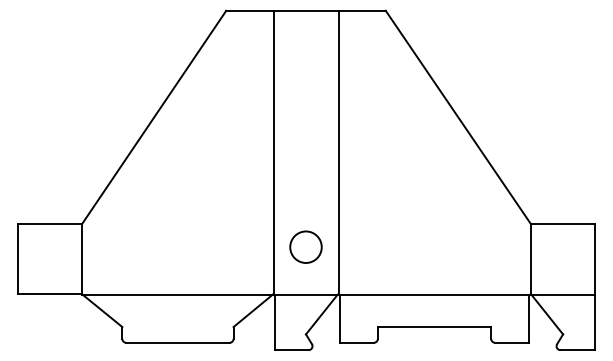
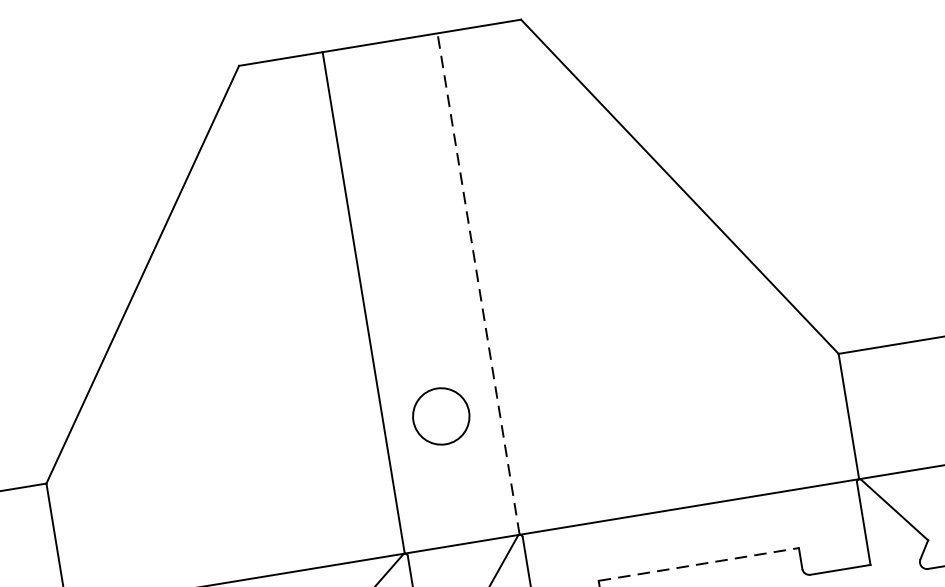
line: (338, 152) -> (478, 283), solid -> dashed
circle: (305, 246) -> (440, 415), moved
line: (434, 327) -> (698, 565), solid -> dashed

